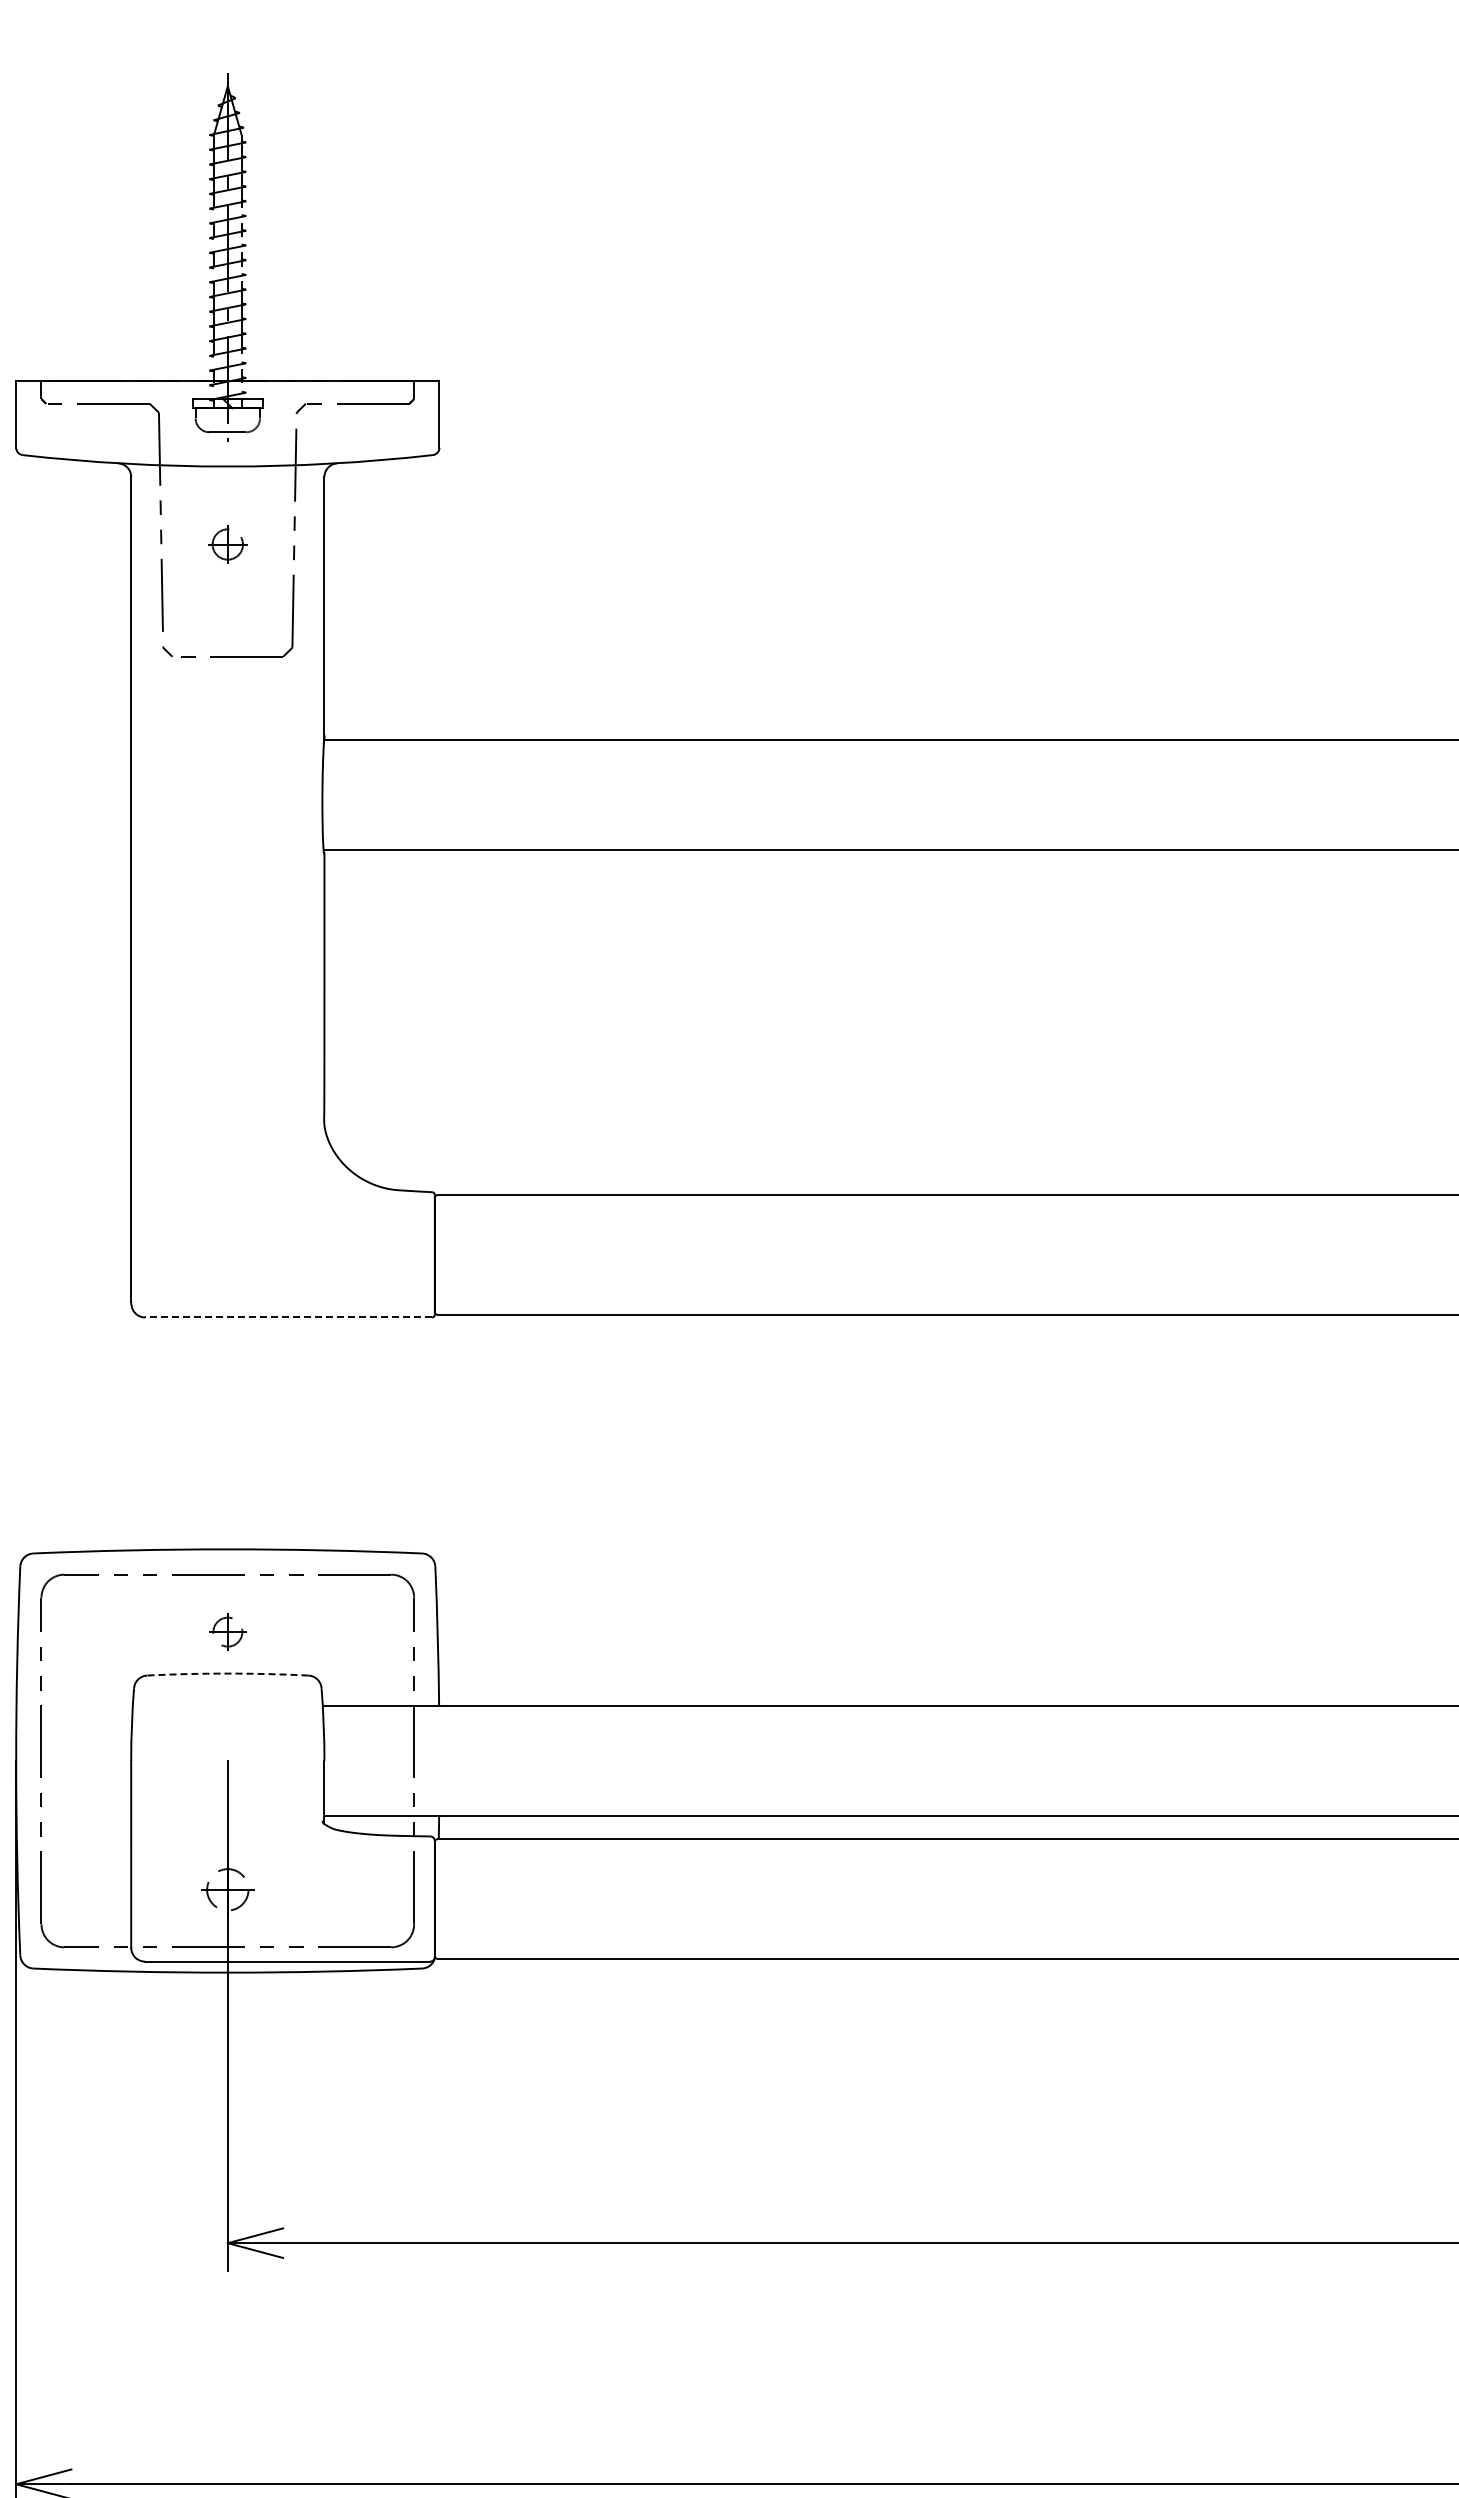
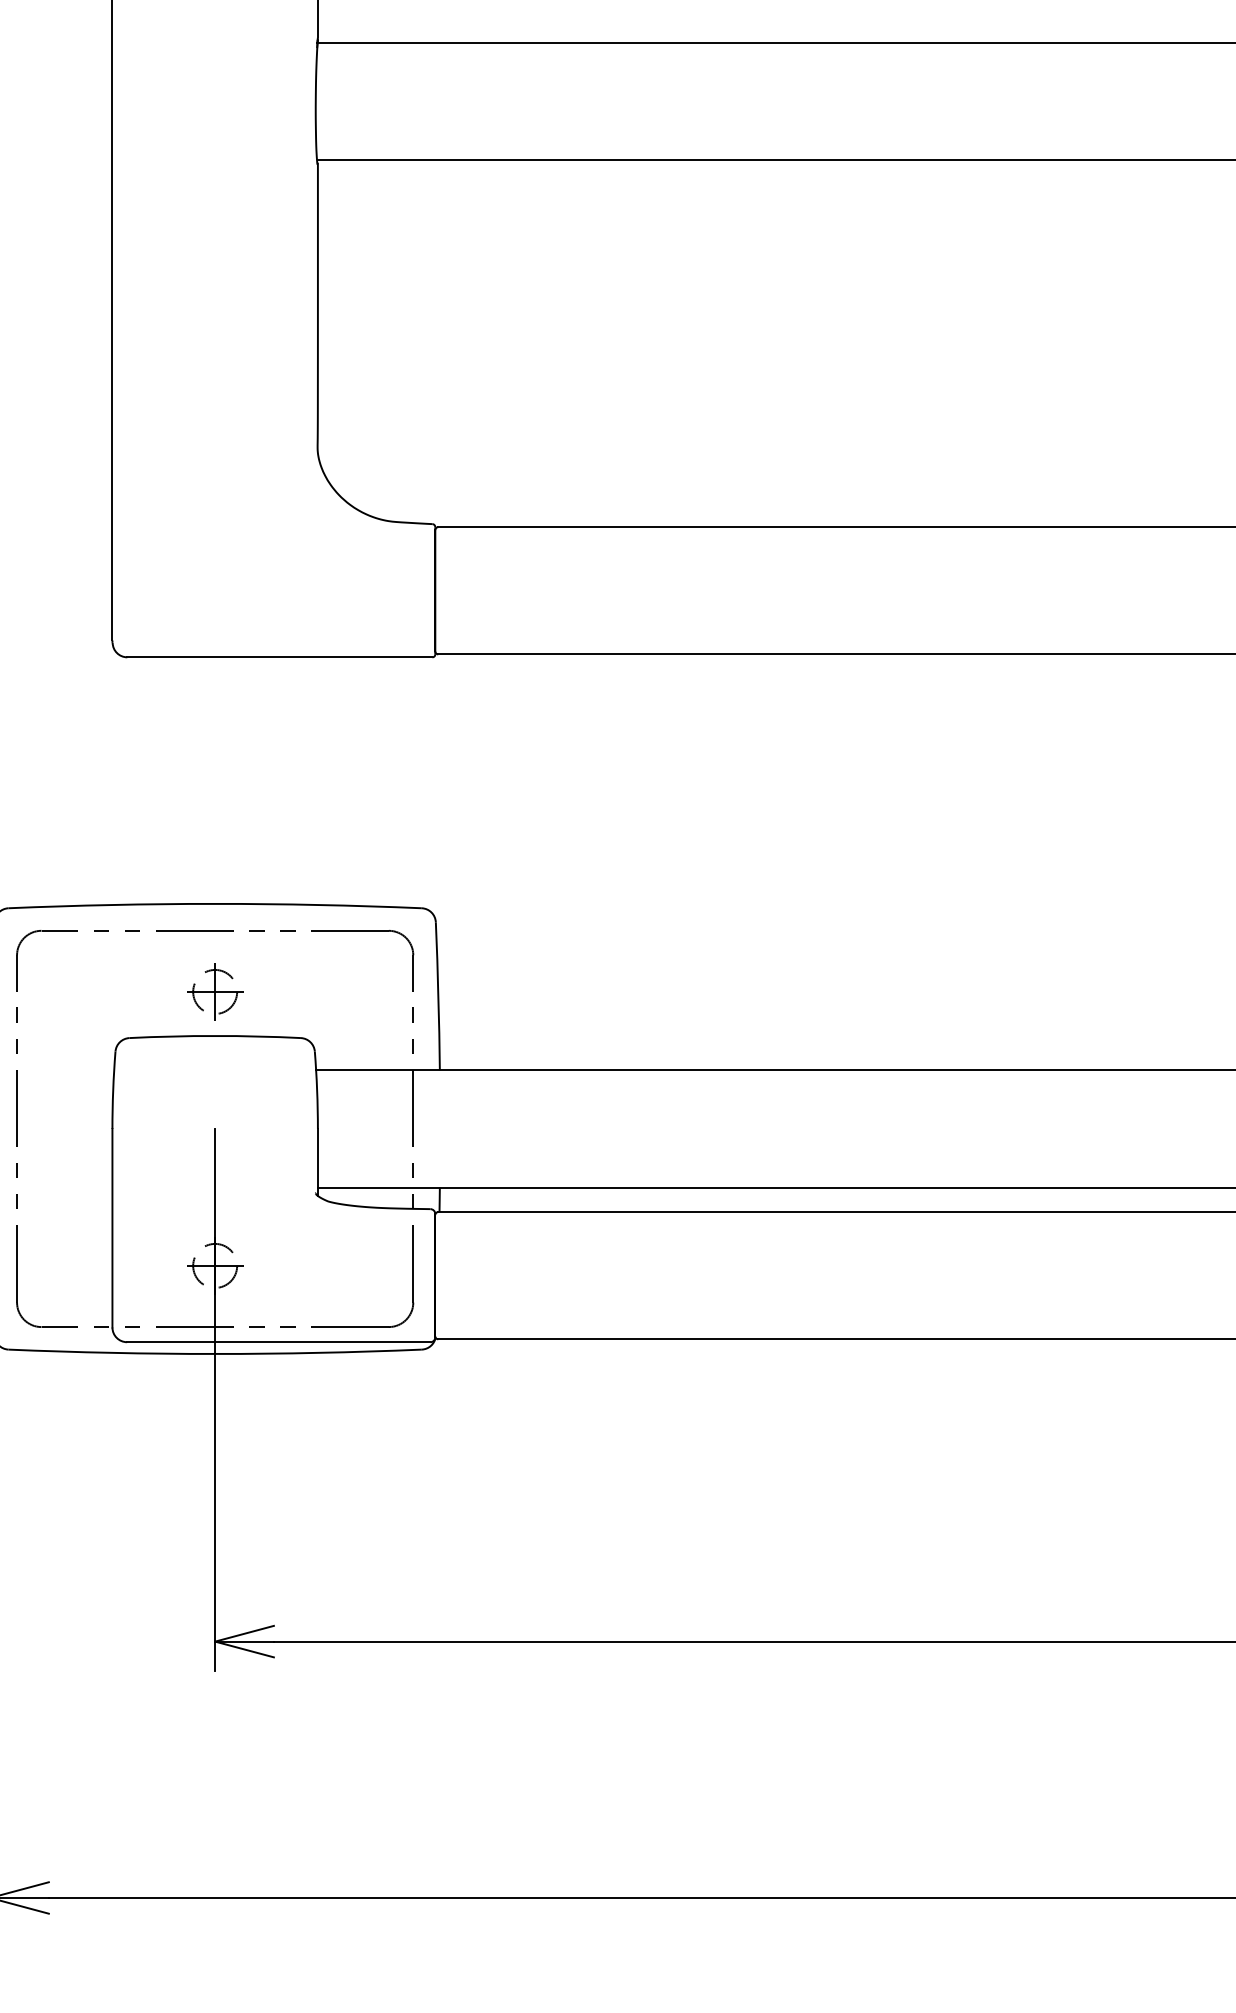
line: (288, 1317) -> (279, 657), dashed -> solid
part: (227, 1631) -> (214, 991), size x1.43
arc: (227, 1673) -> (214, 1035), dashed -> solid

